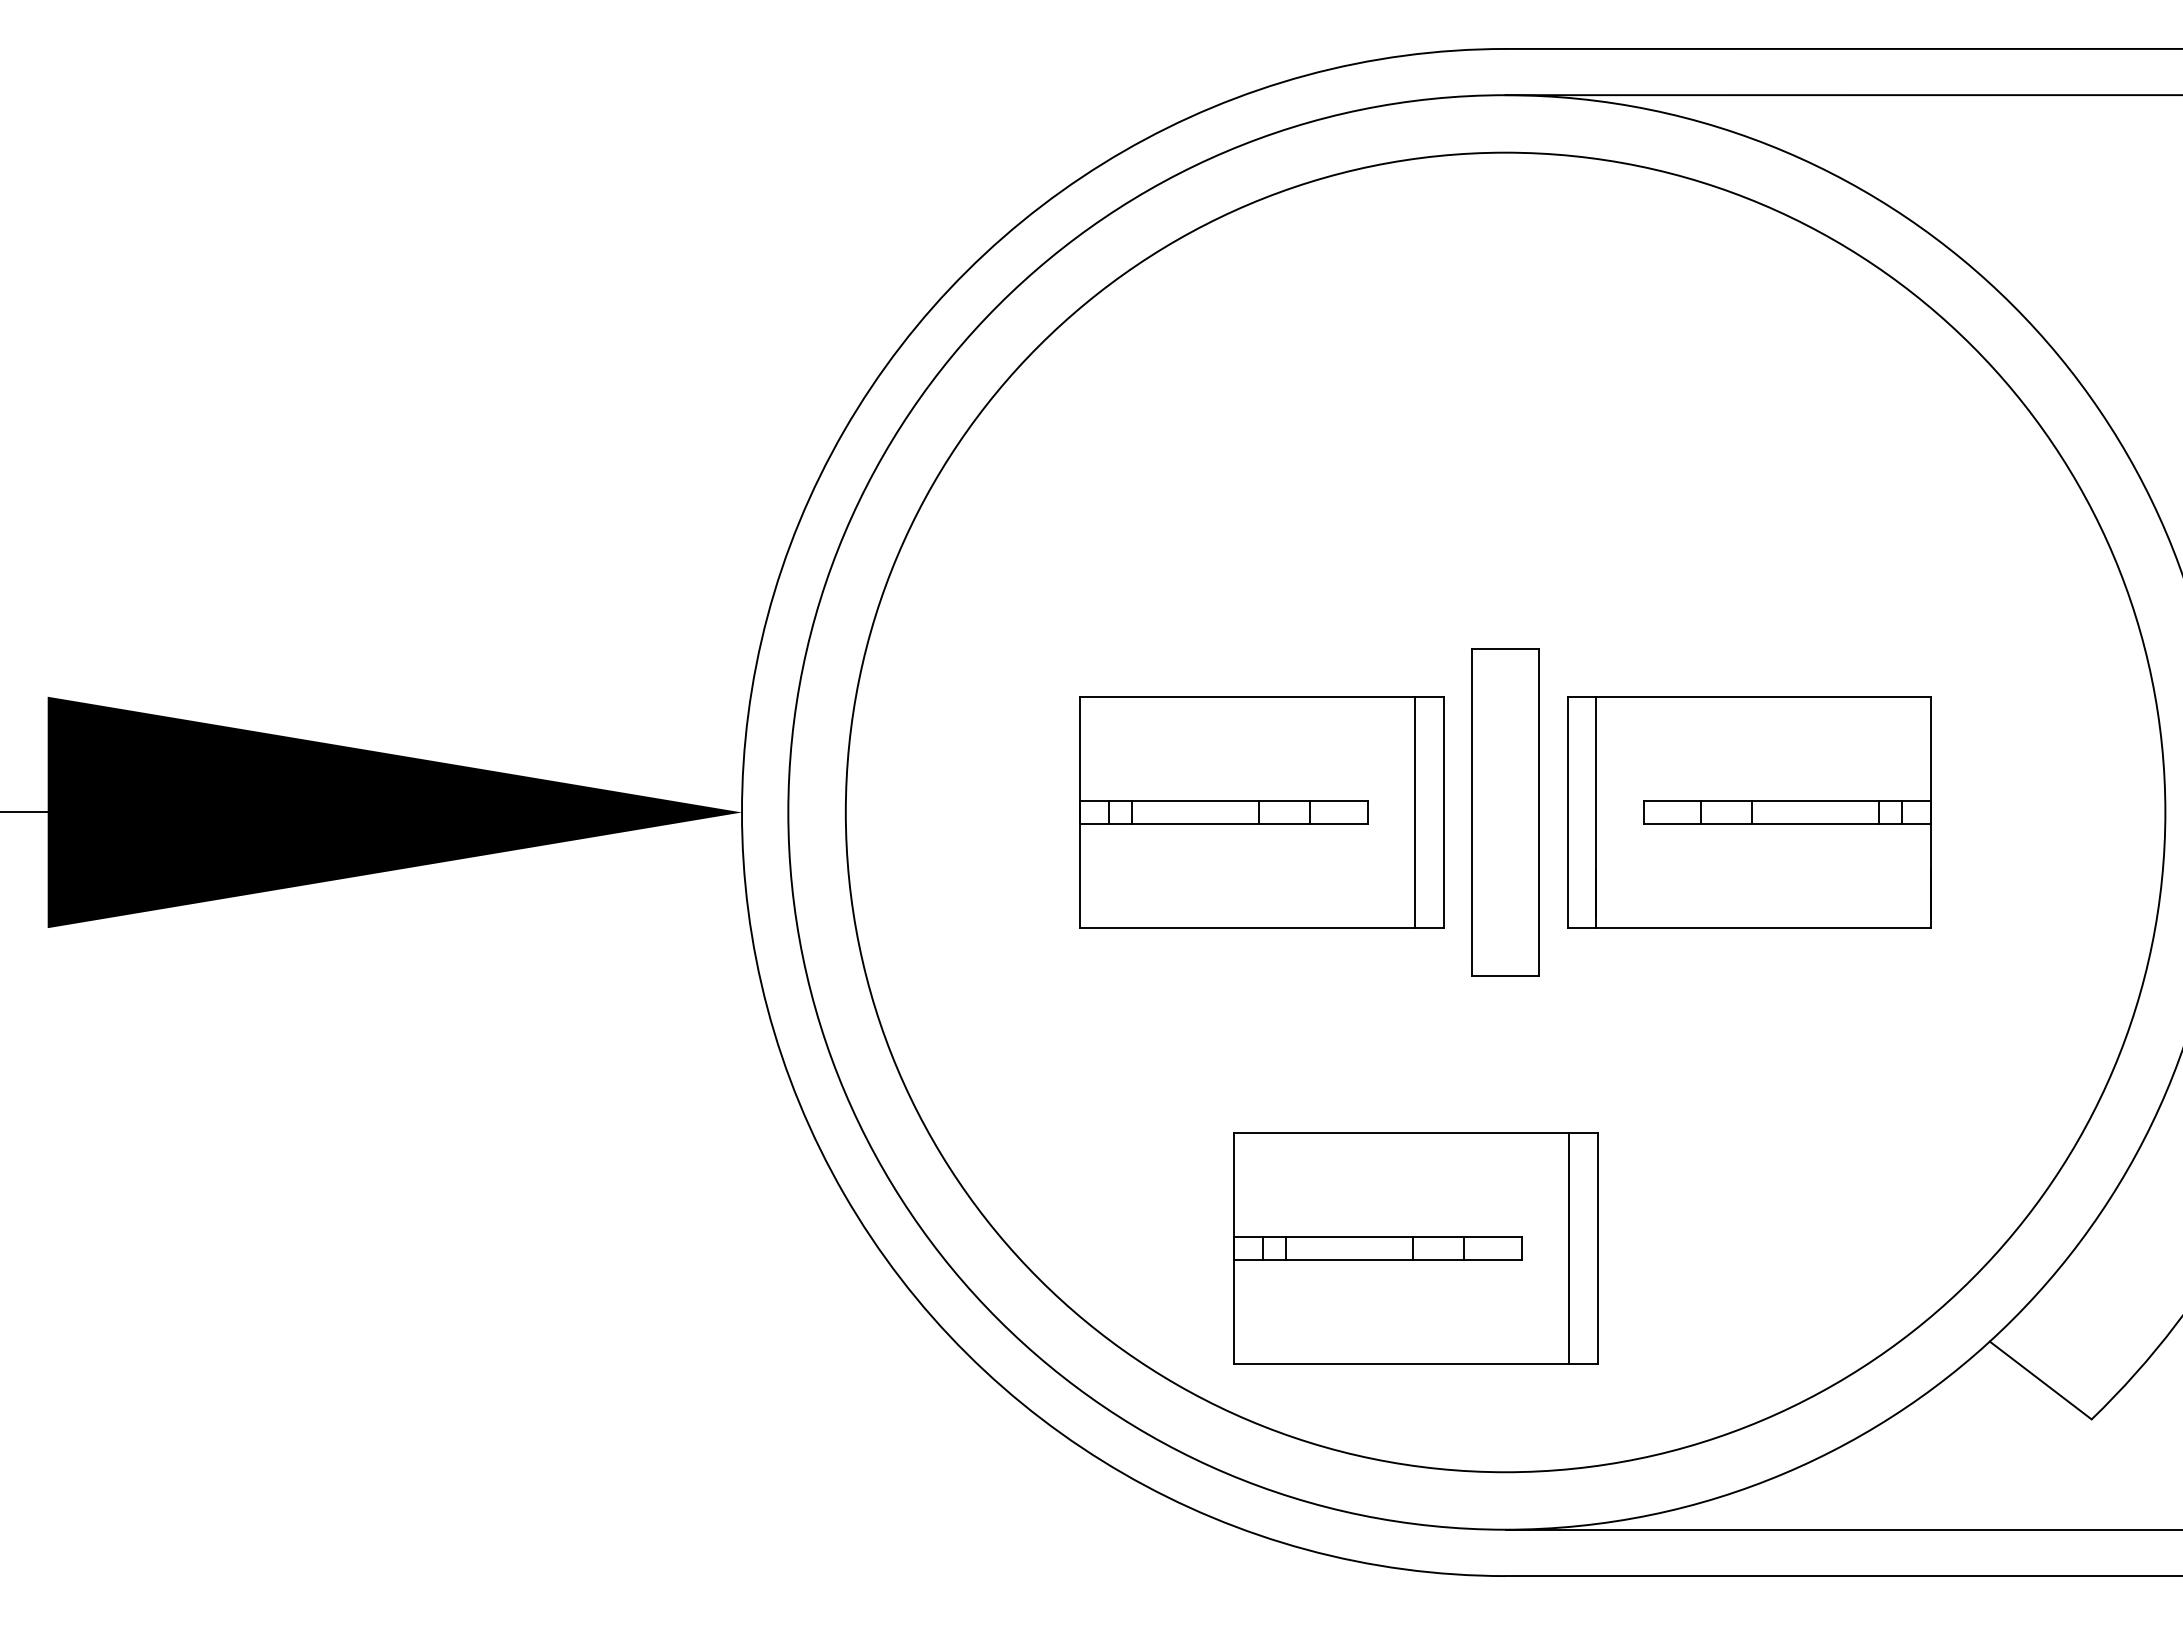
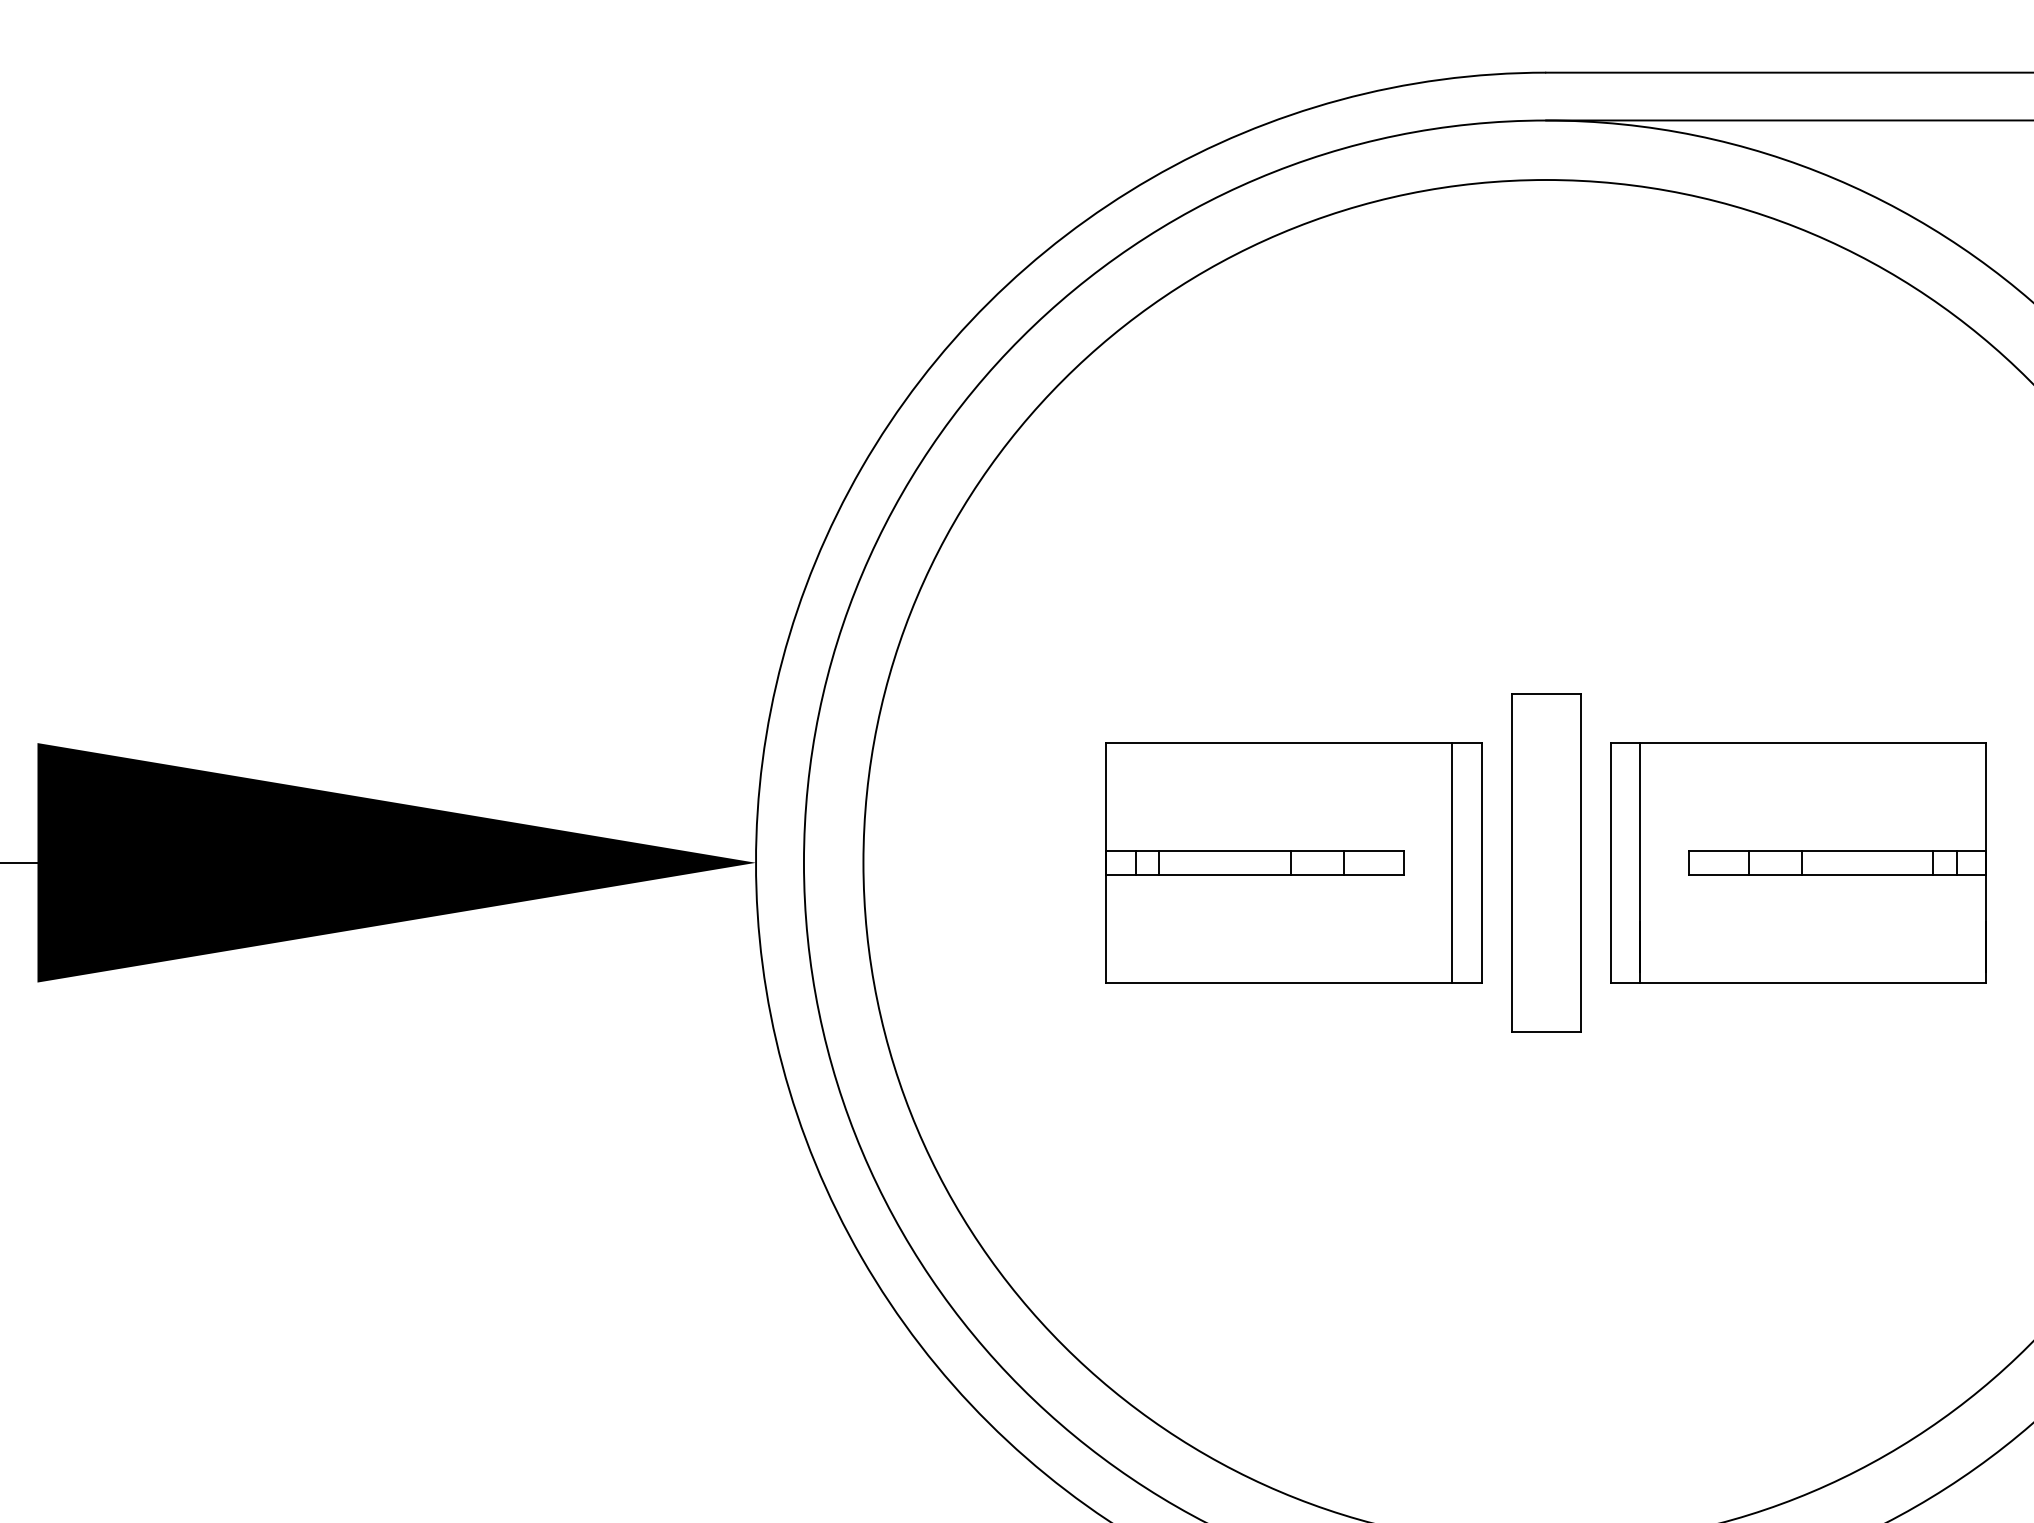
part: (1415, 1248) -> (1453, 1314), removed

